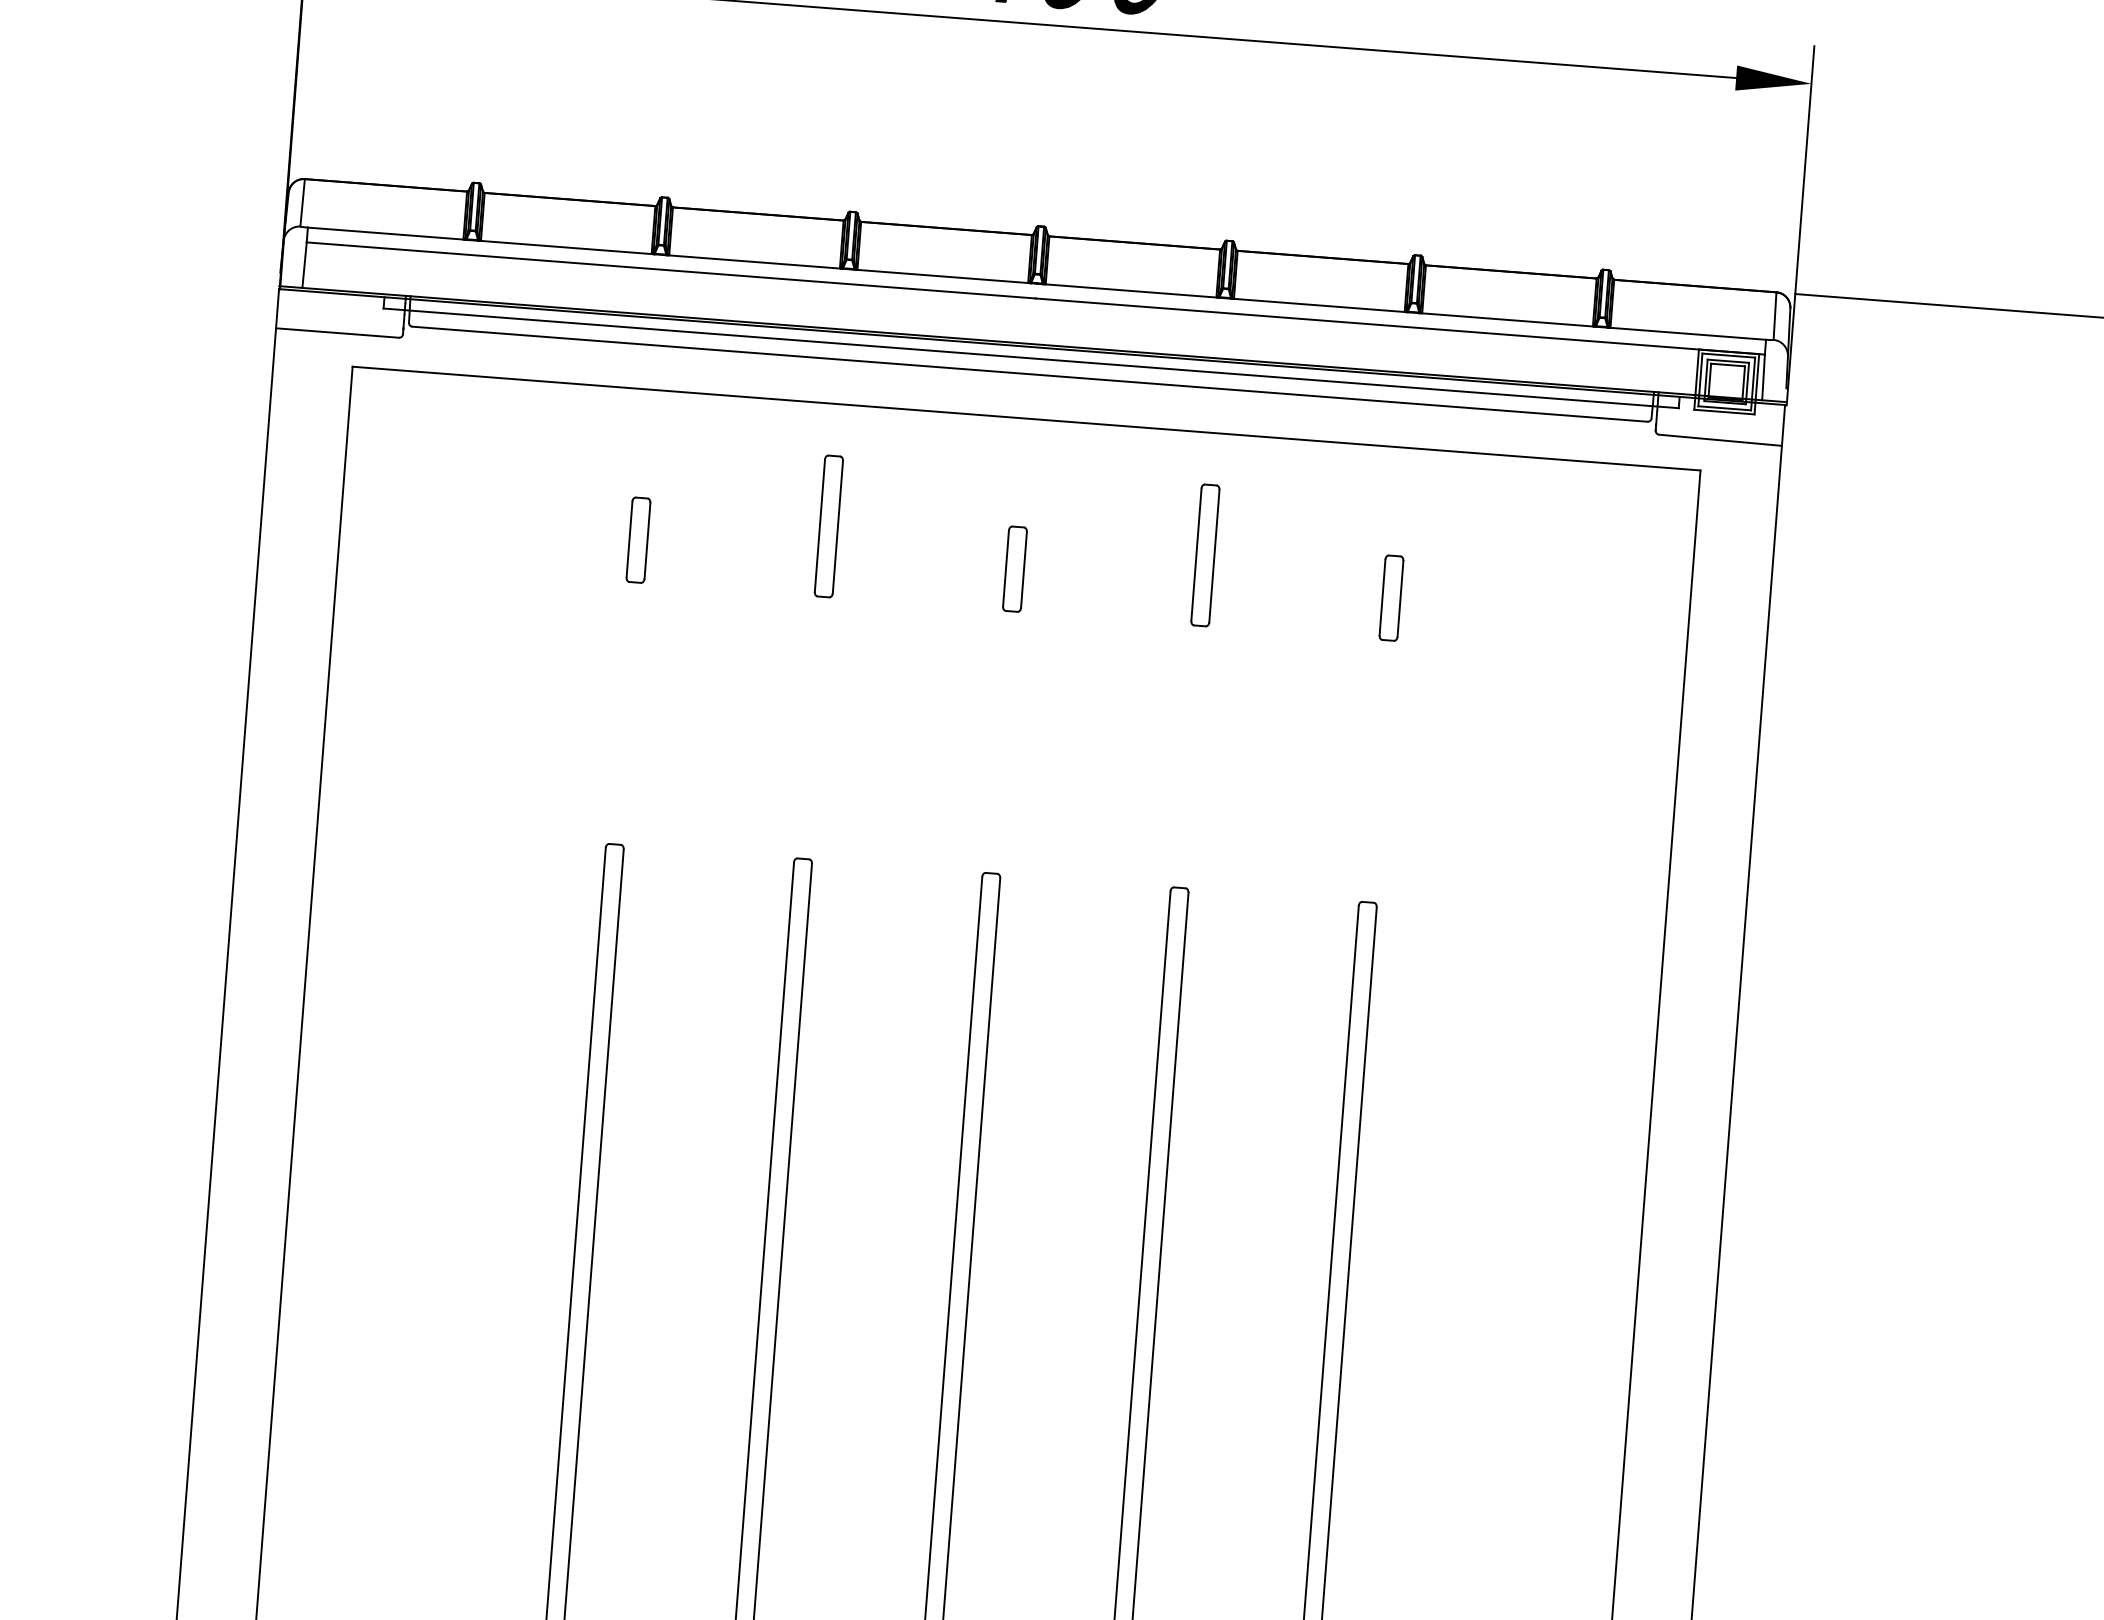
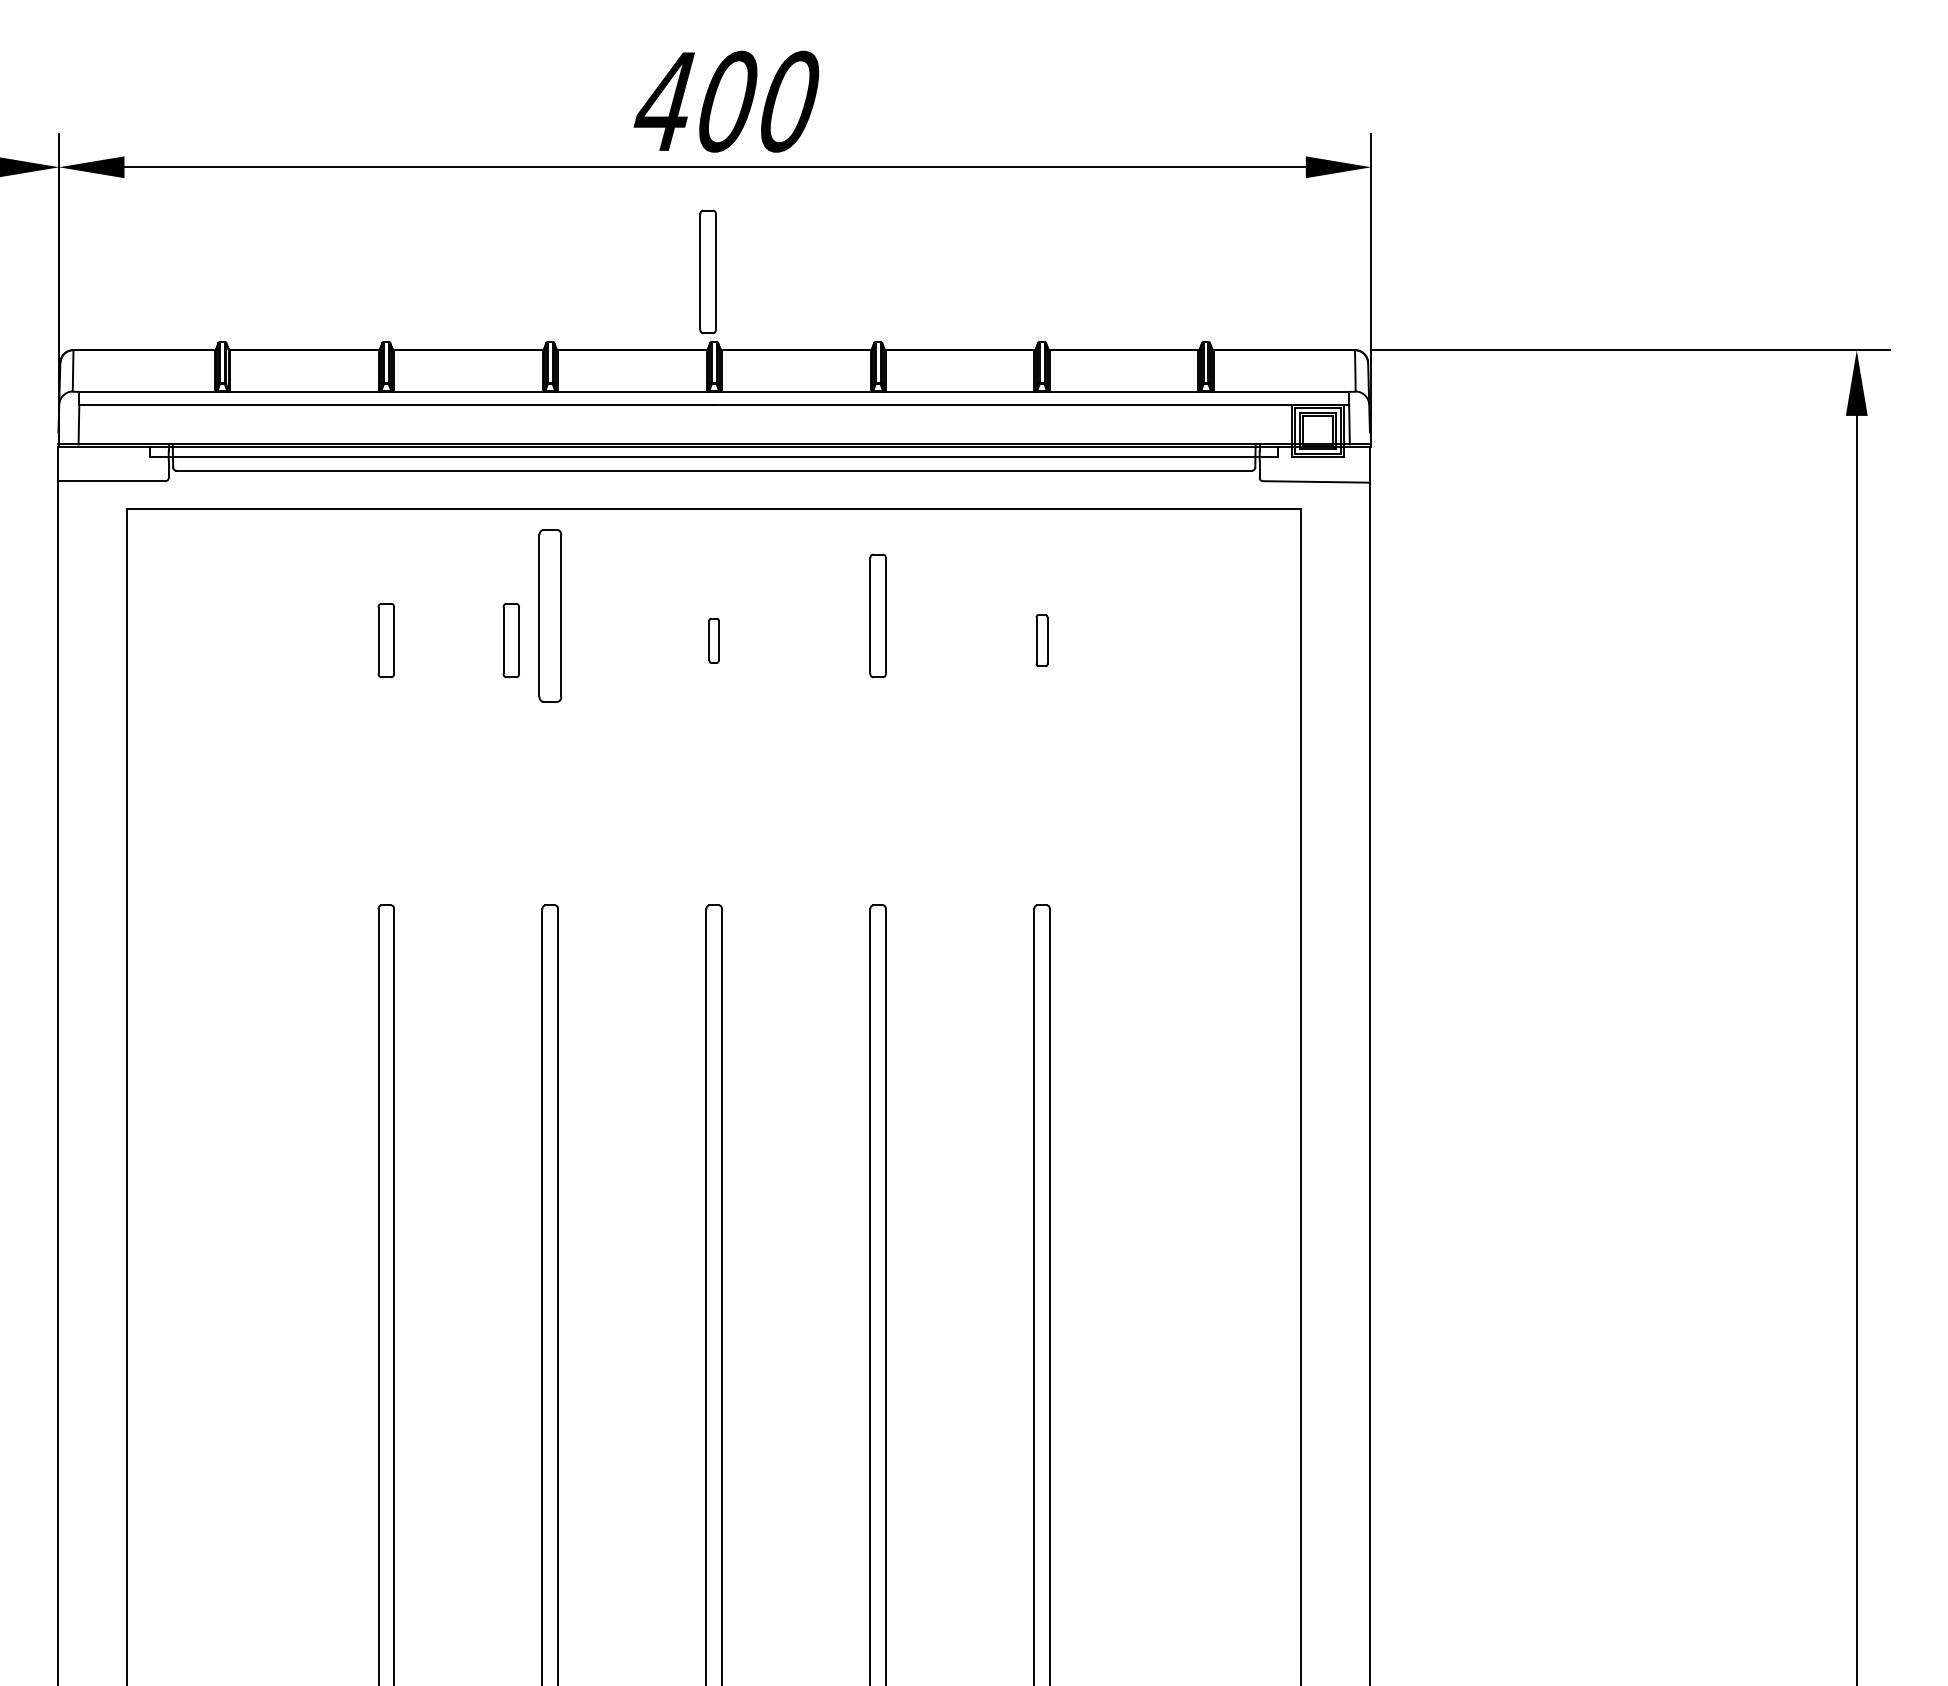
part: (1039, 144) -> (707, 271), added
part: (828, 525) -> (549, 615), size x1.4
part: (781, 551) -> (510, 640), added
part: (1014, 569) -> (713, 640), size x0.6
part: (1390, 598) -> (1041, 640), size x0.7

